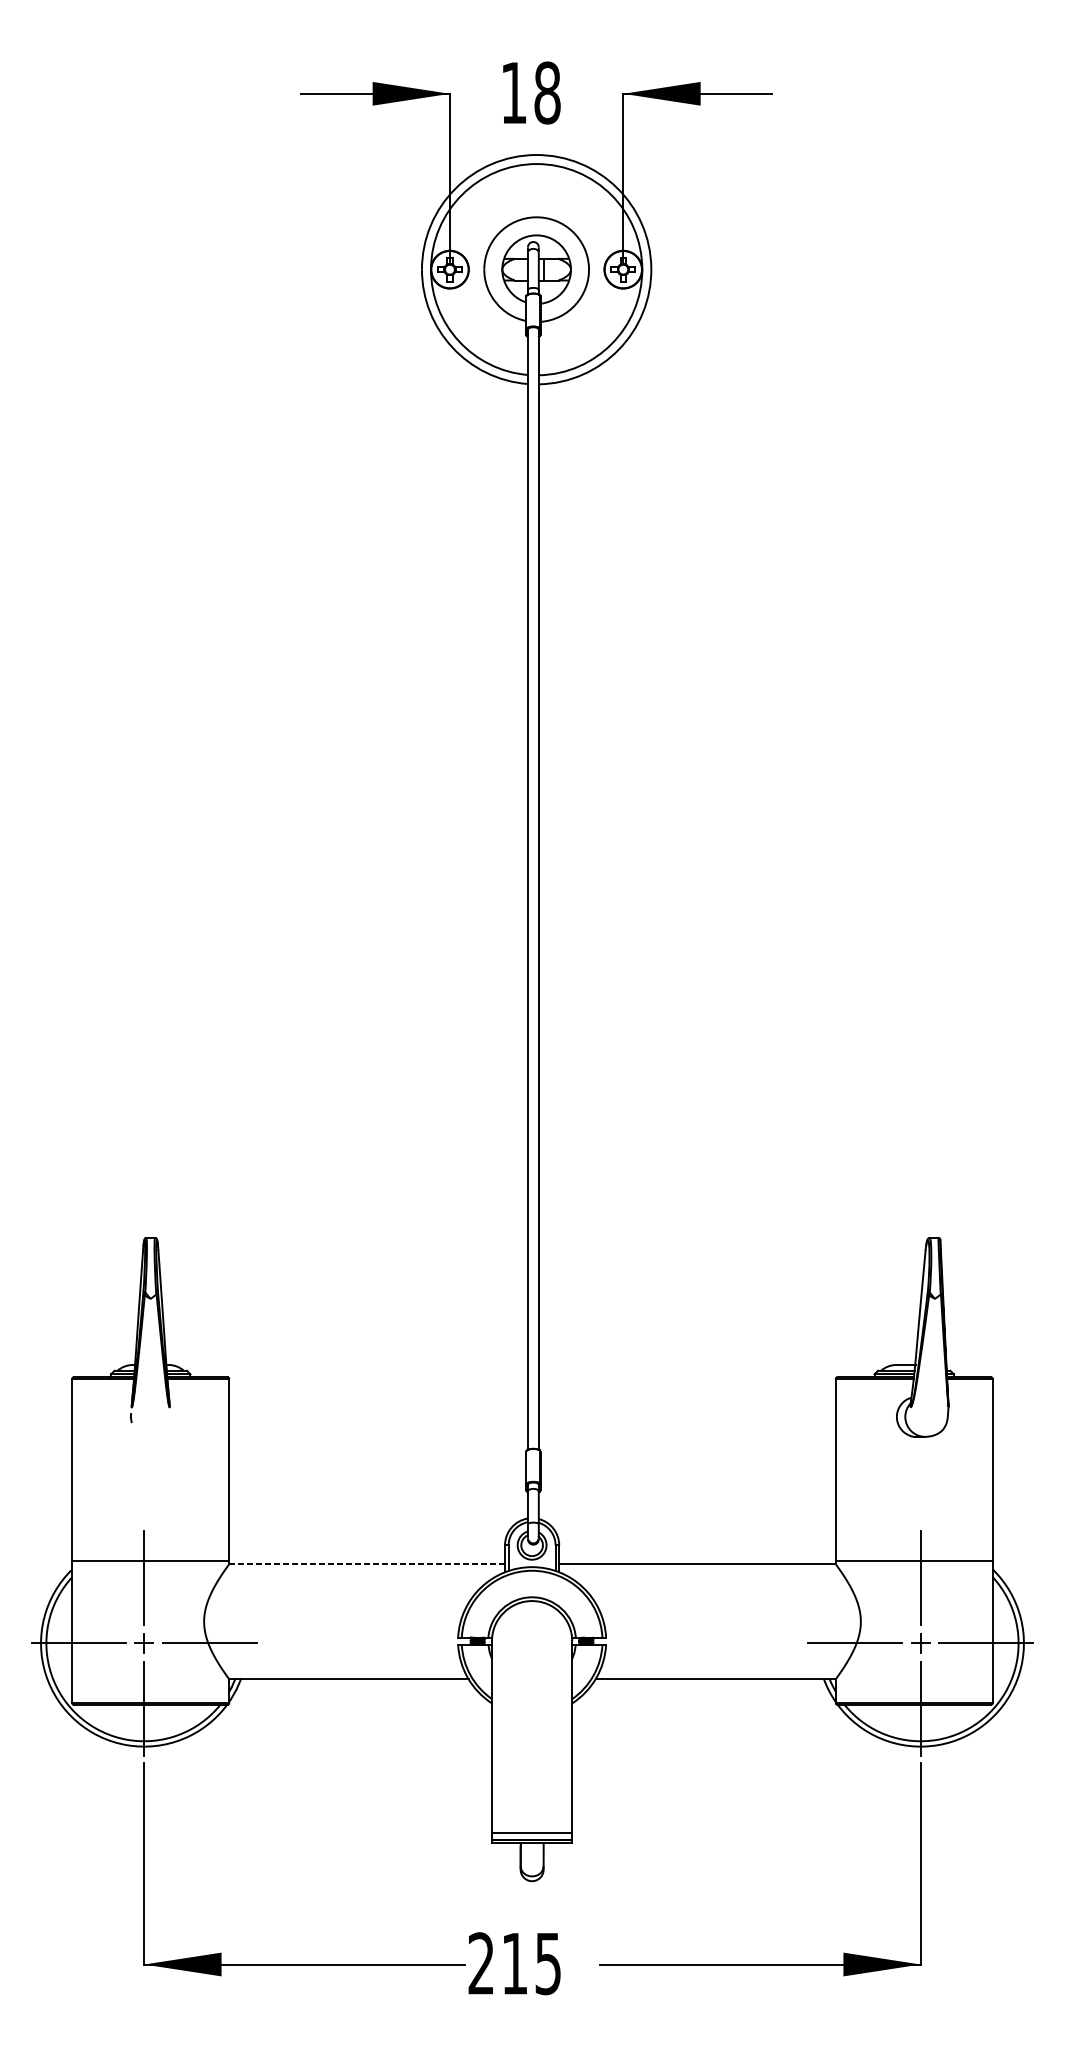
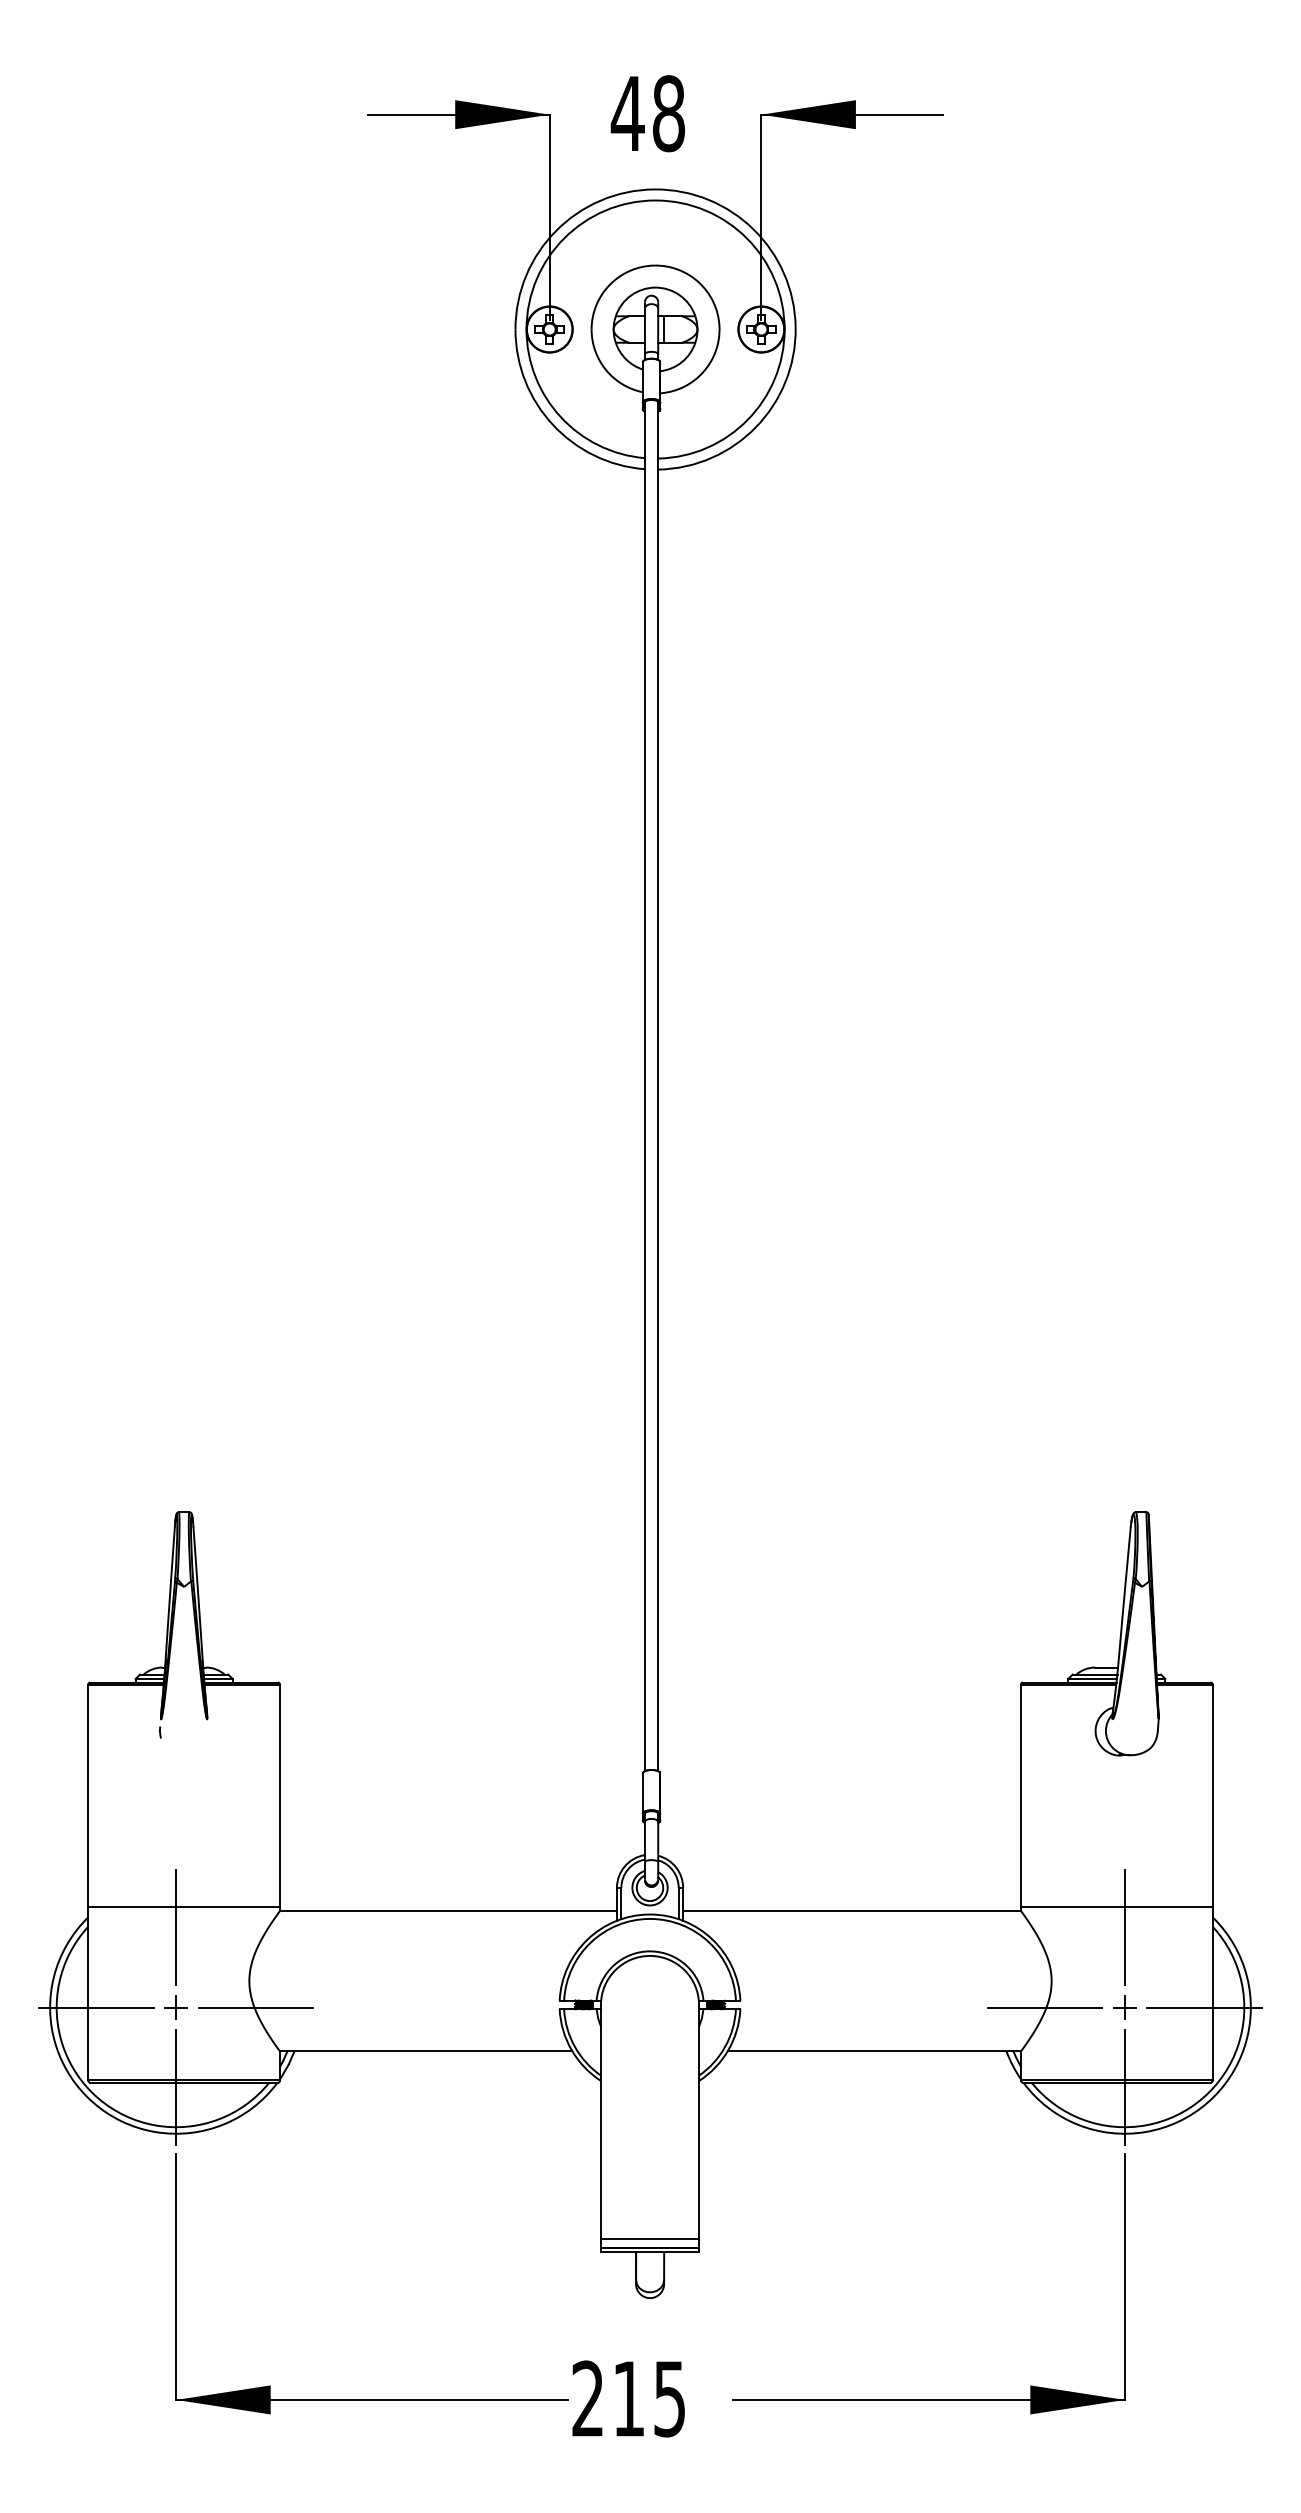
text: (513, 92) -> (627, 113), 18 -> 48
line: (367, 1564) -> (448, 1911), dashed -> solid

